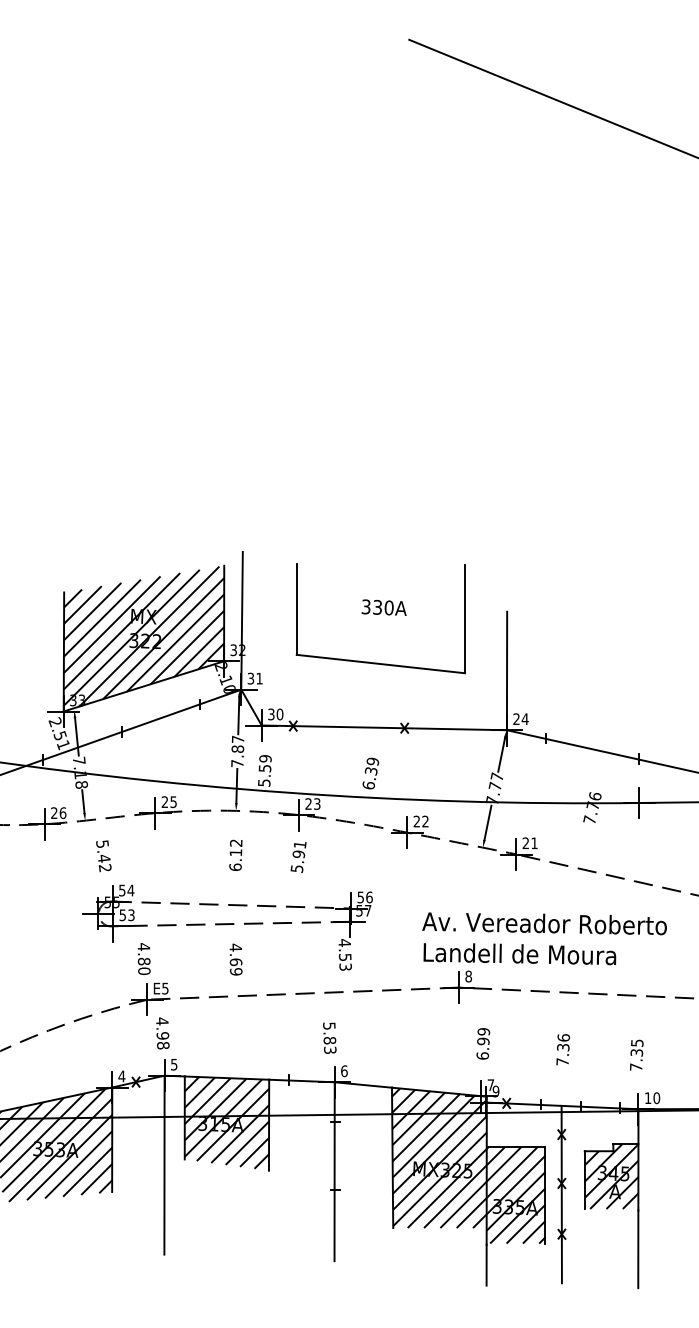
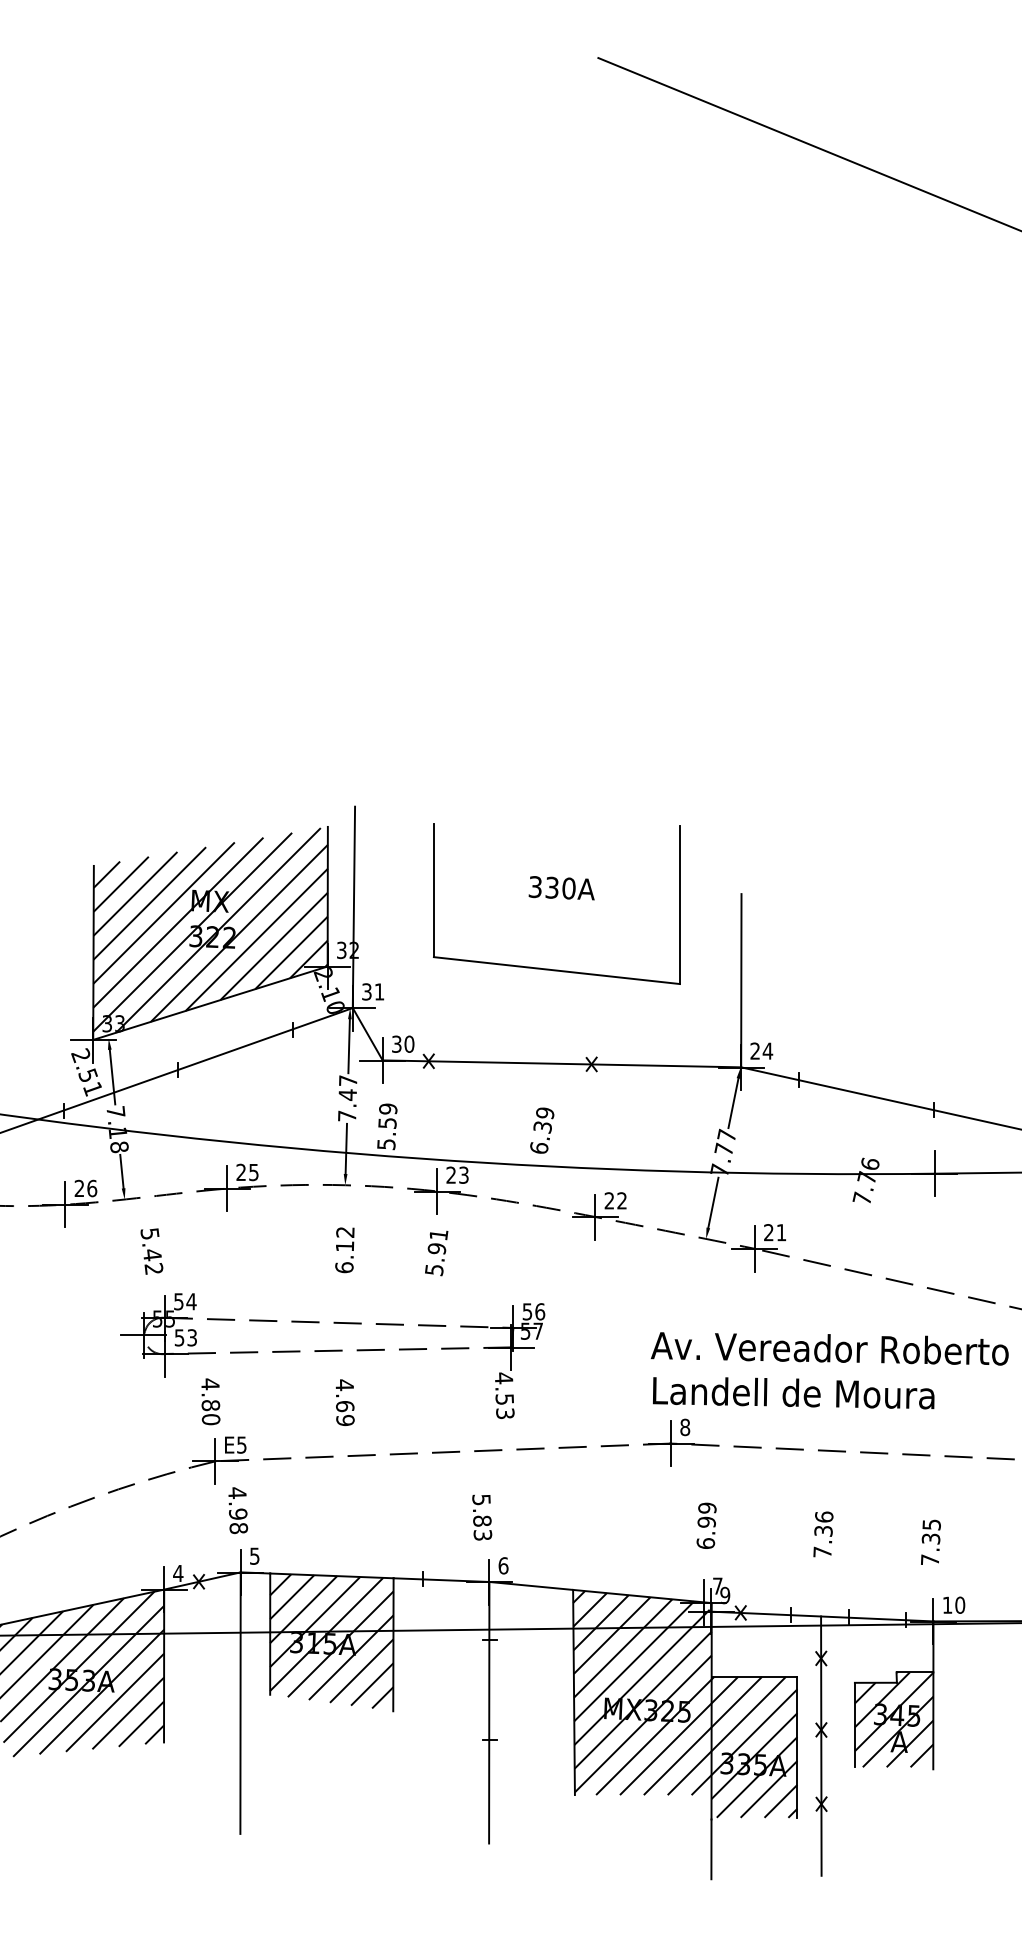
text: (237, 749) -> (347, 1095), 7.87 -> 7.47
text: (544, 938) -> (829, 1370), moved
line: (638, 1249) -> (933, 1826), removed

